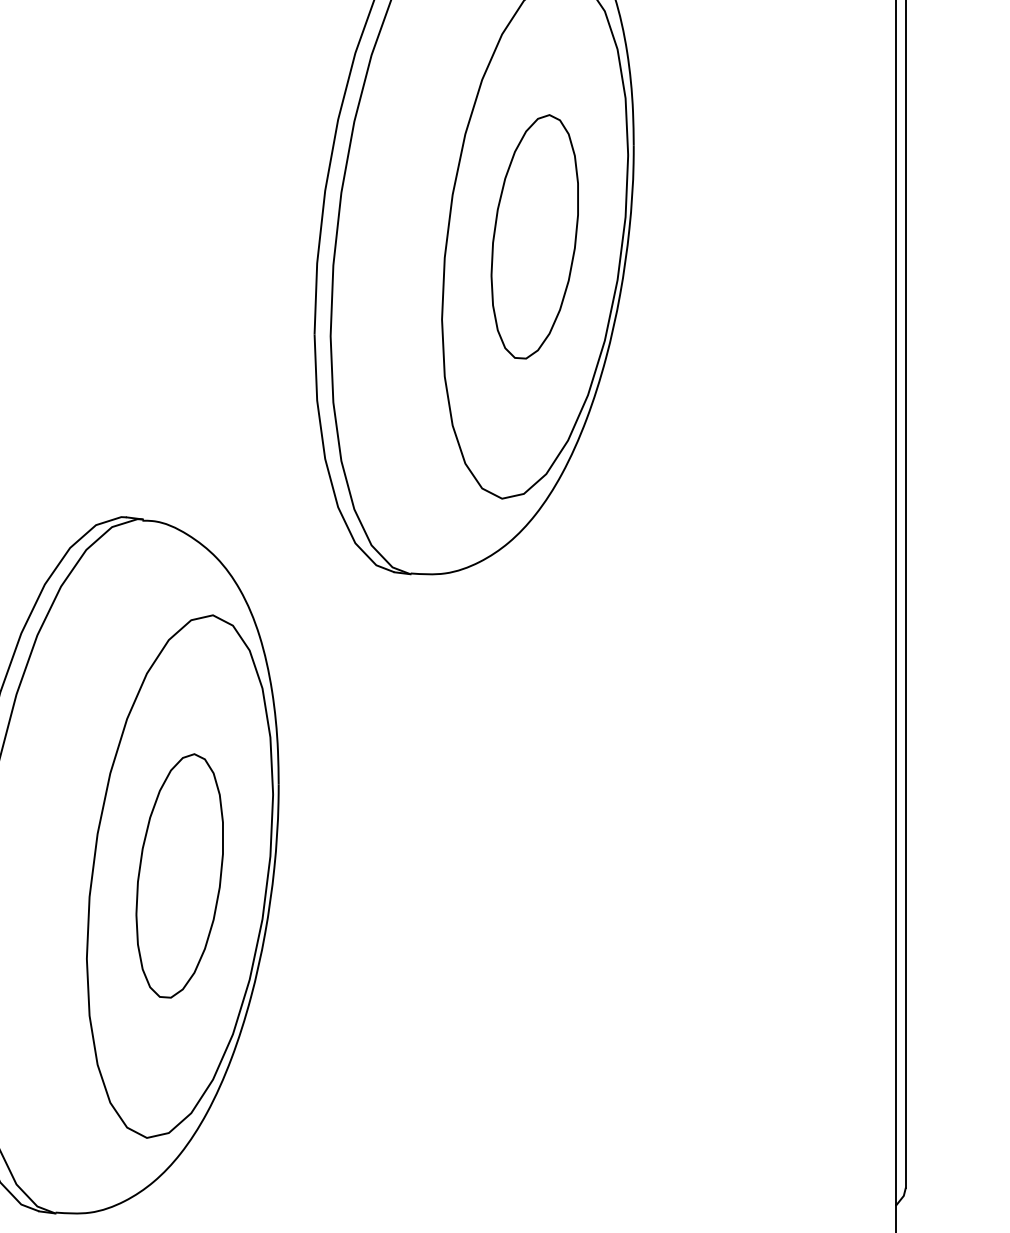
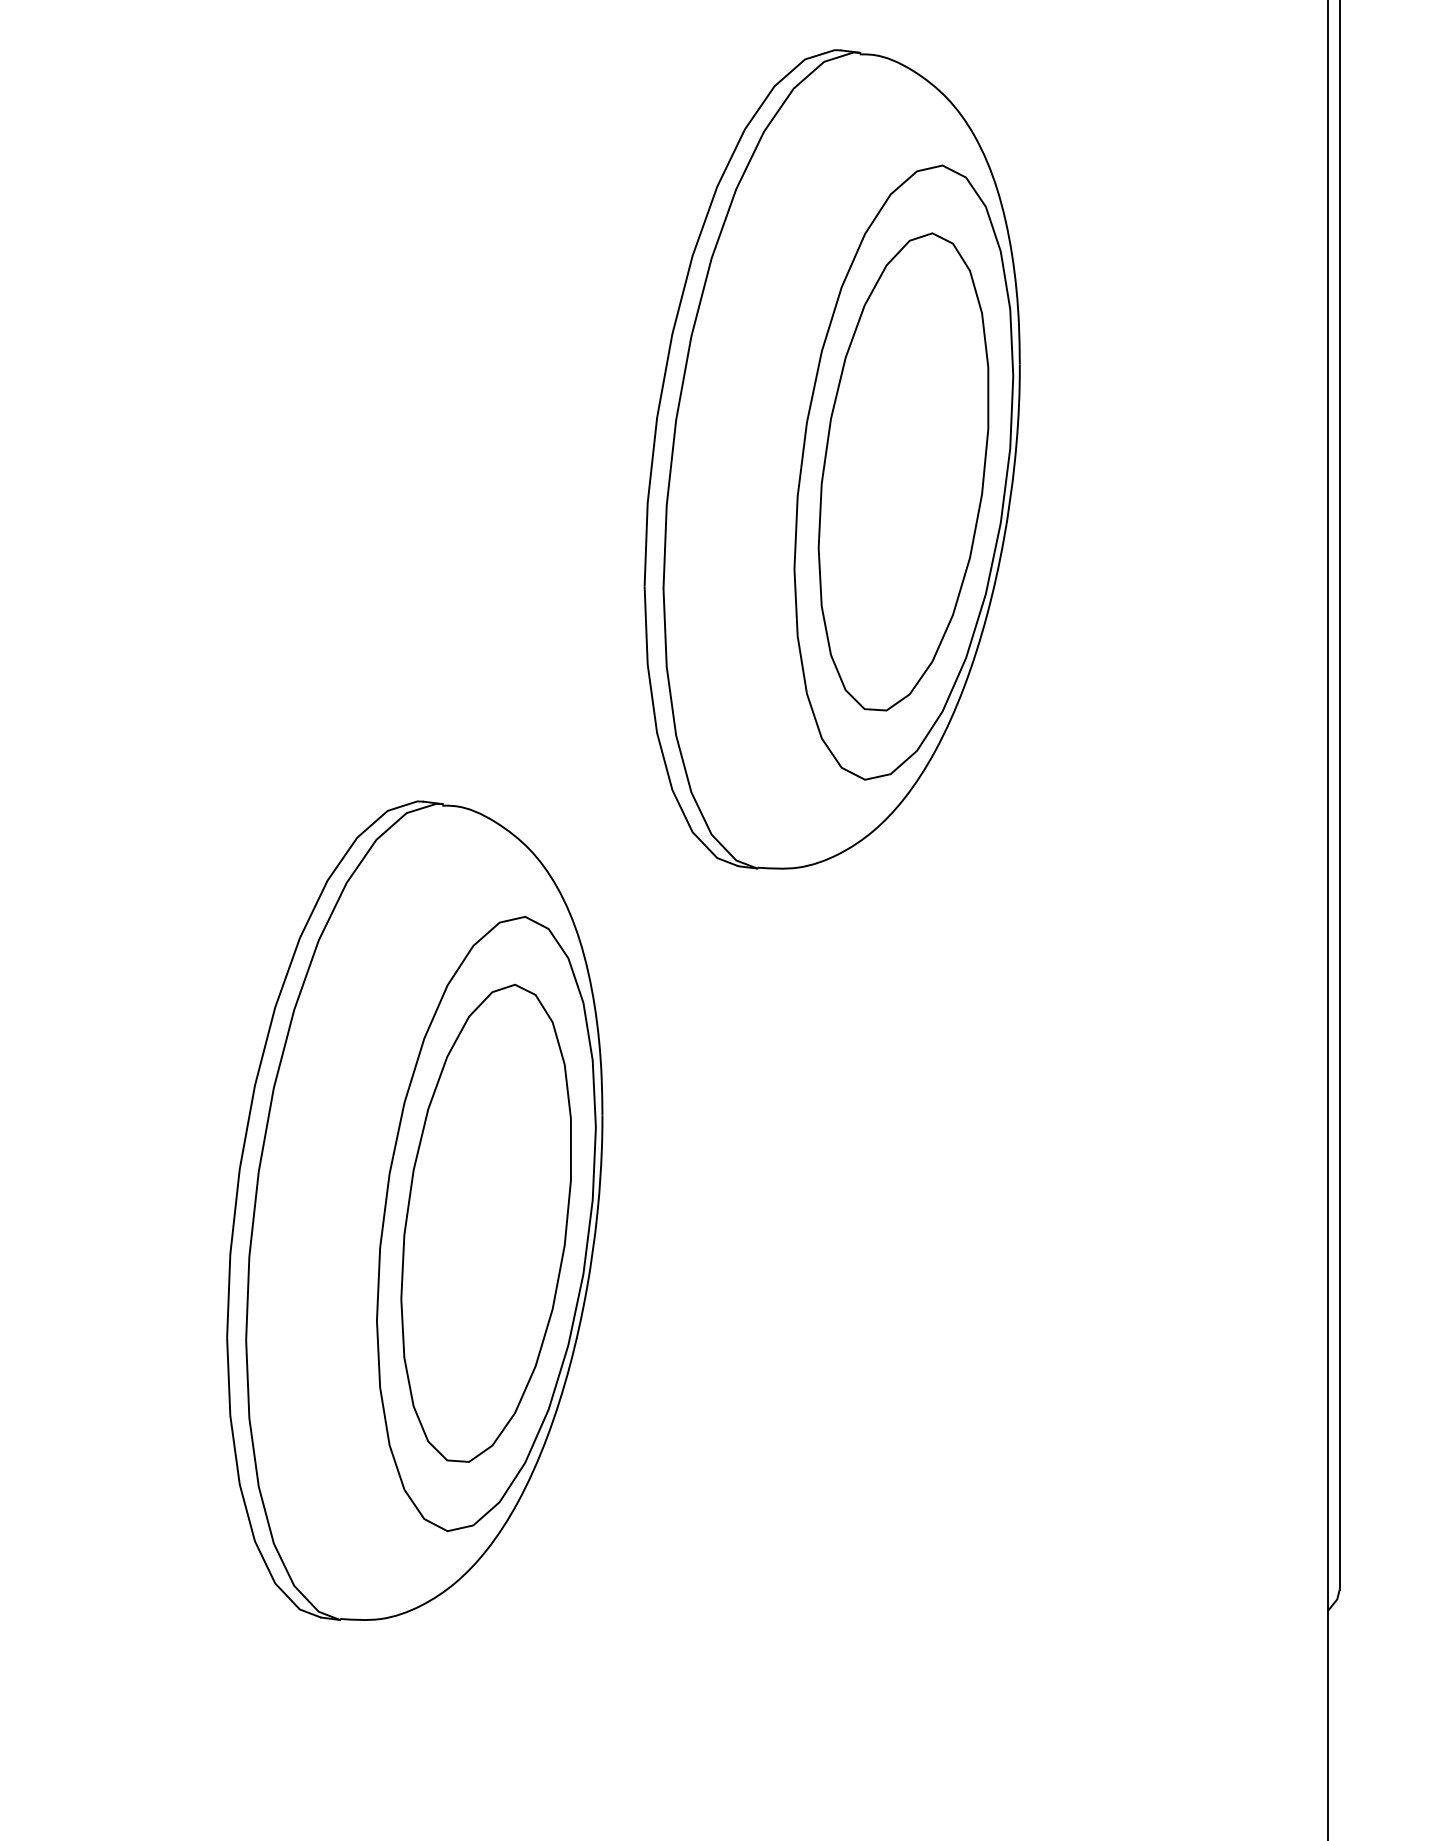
part: (534, 236) -> (903, 471), size x1.67
part: (179, 875) -> (485, 1222), size x1.67

